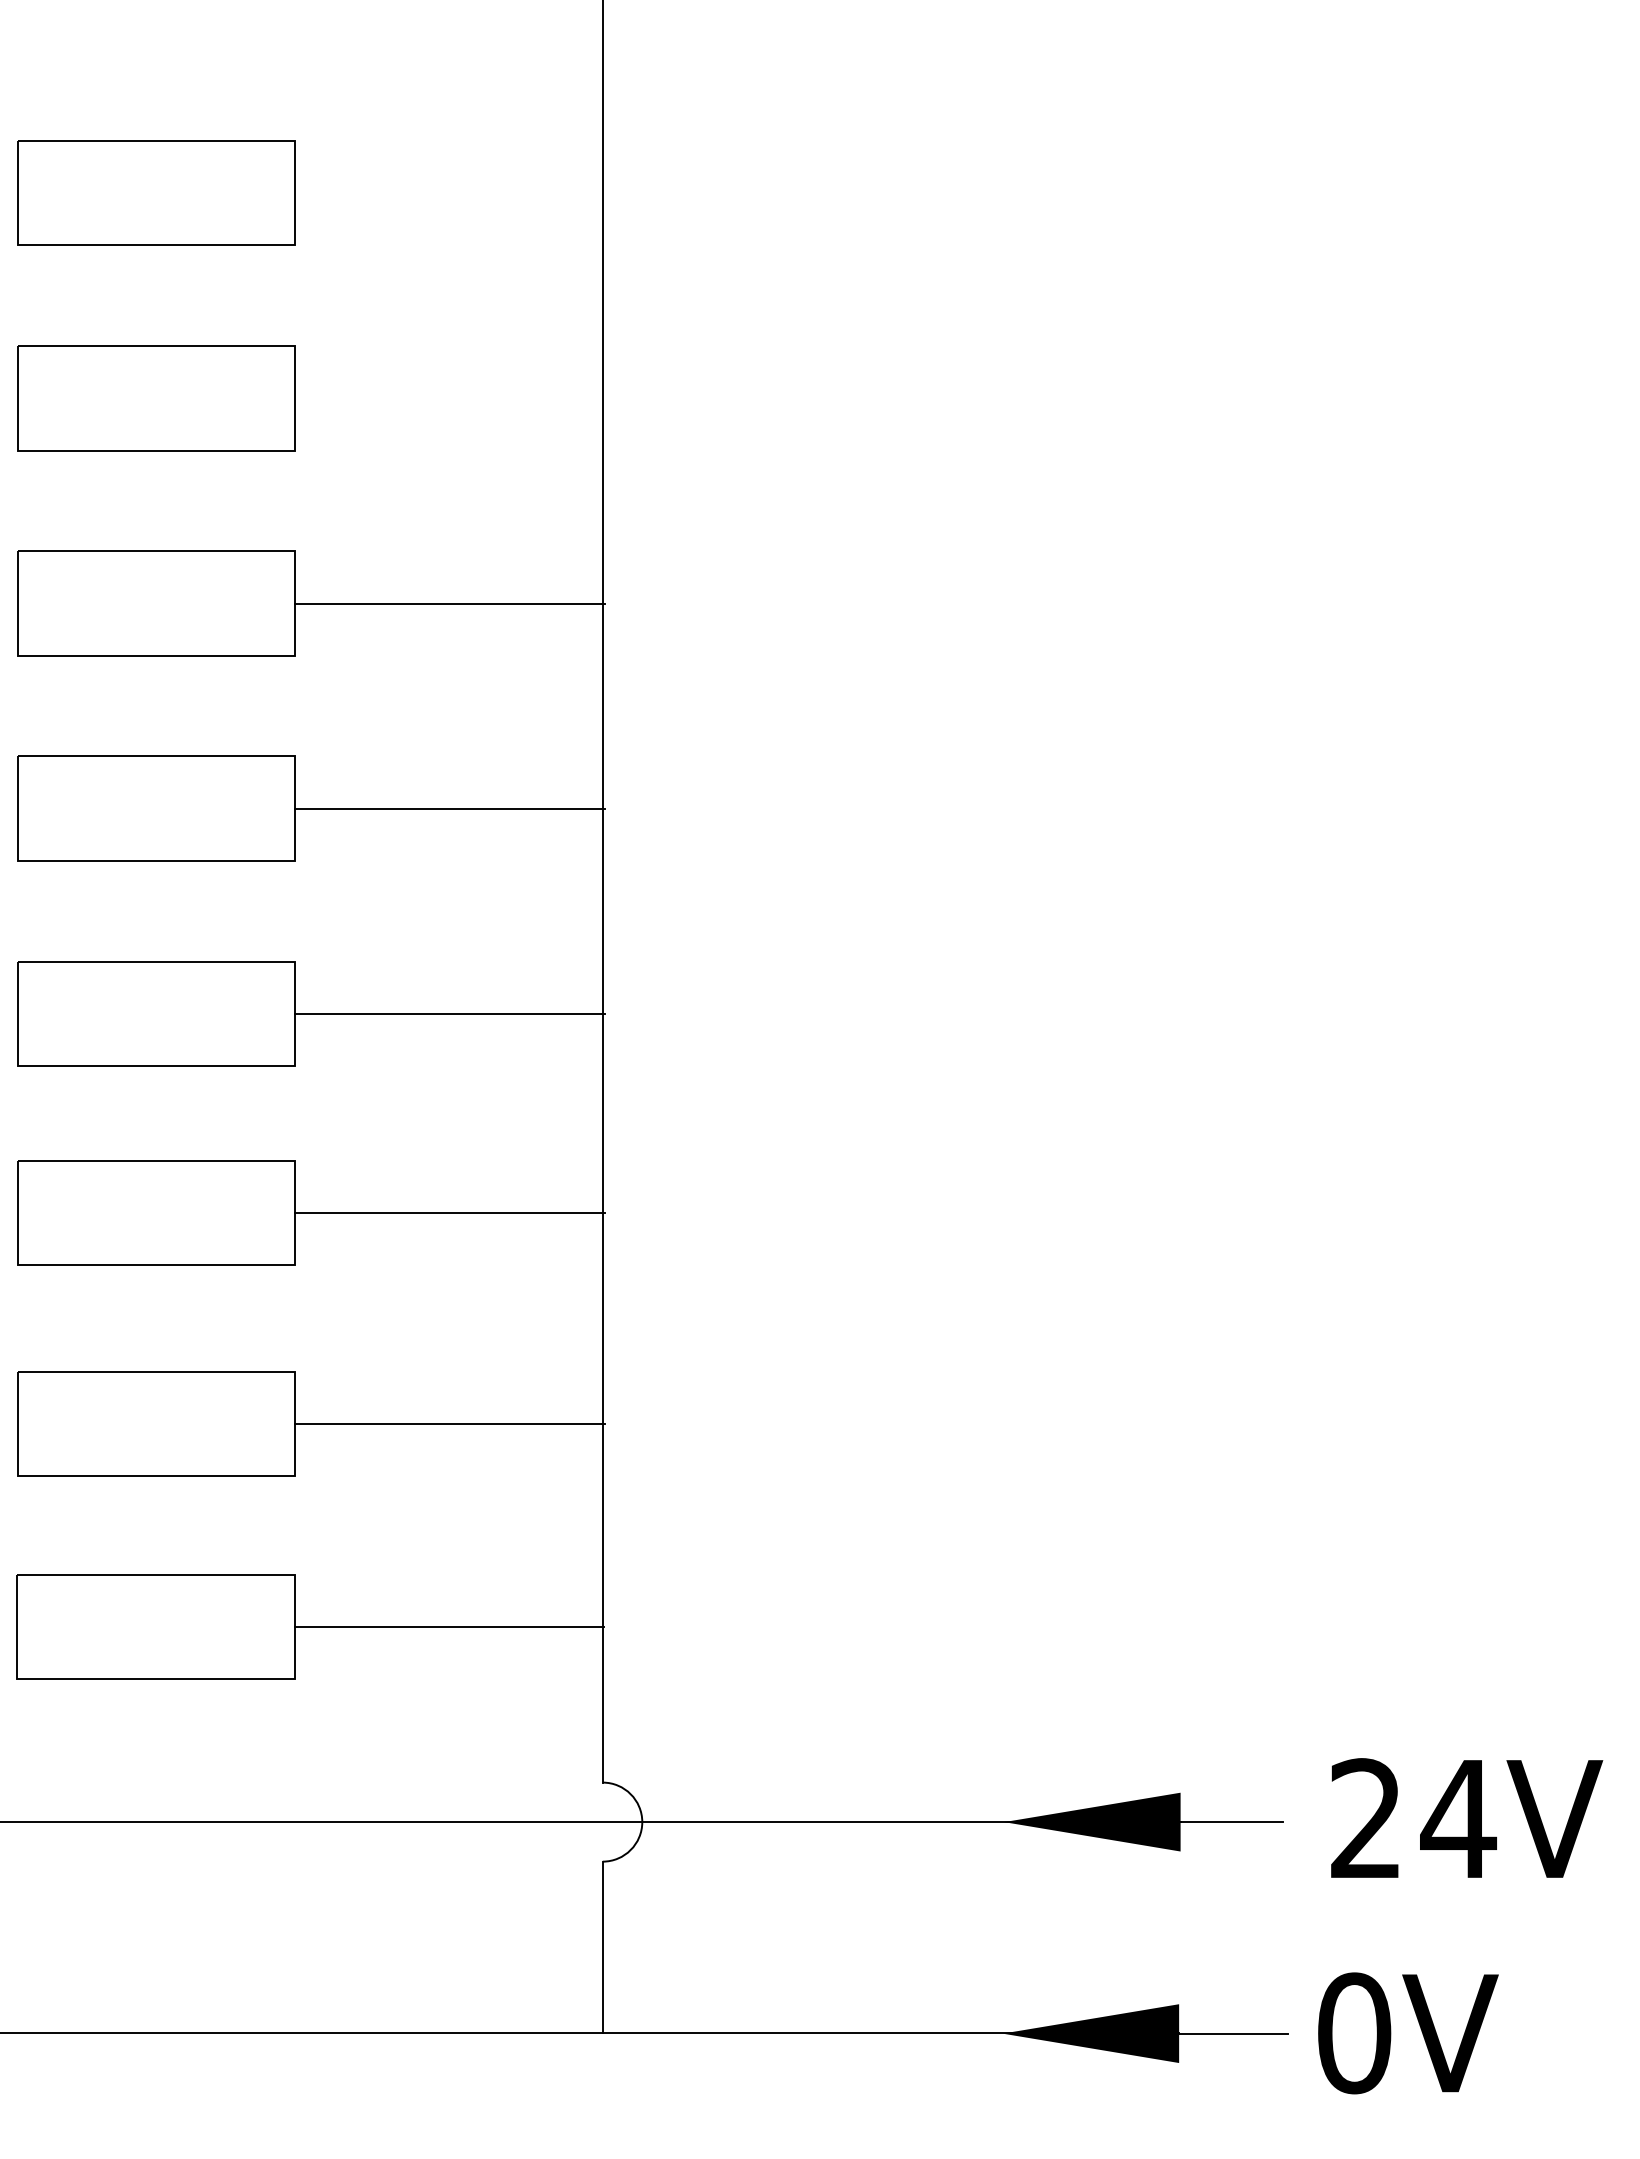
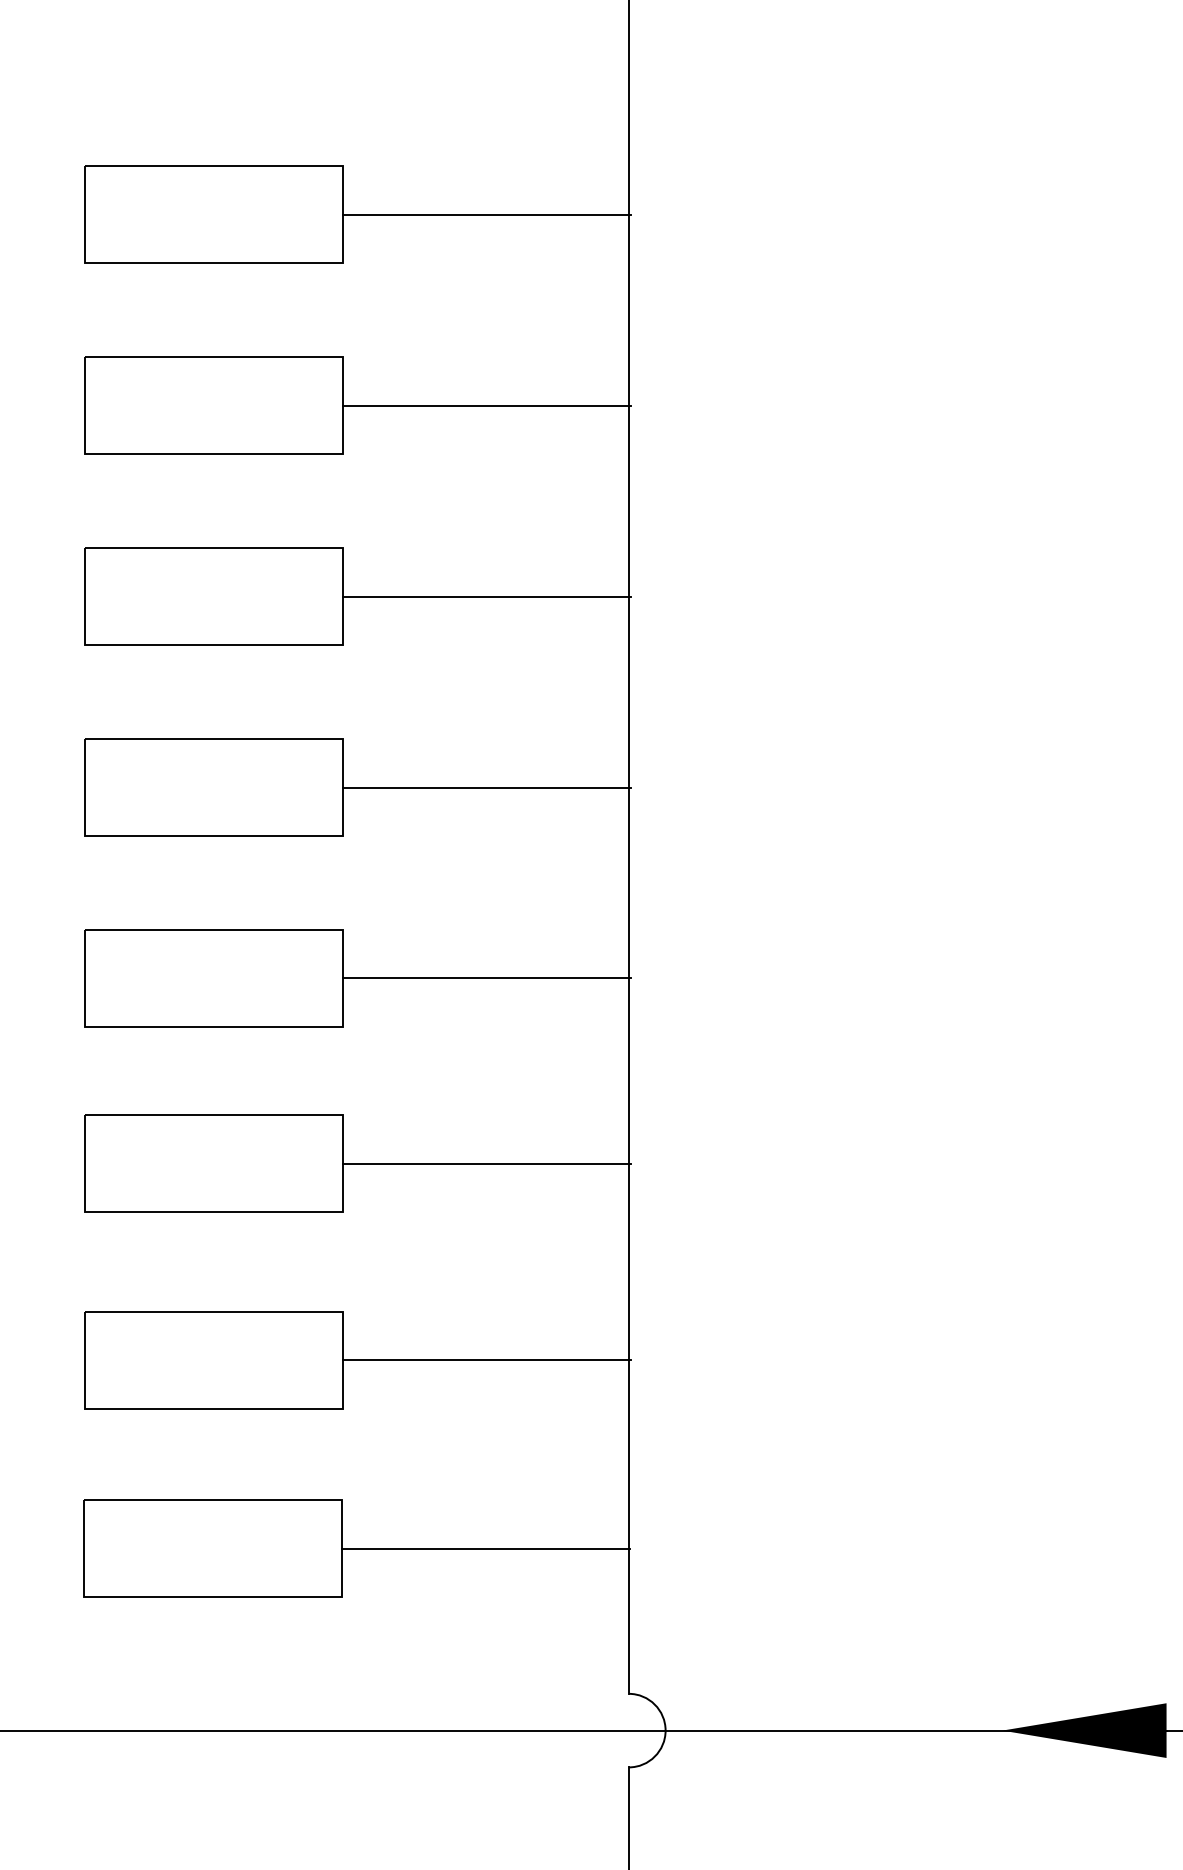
line: (450, 193) -> (487, 215), added
line: (450, 398) -> (487, 405), added

